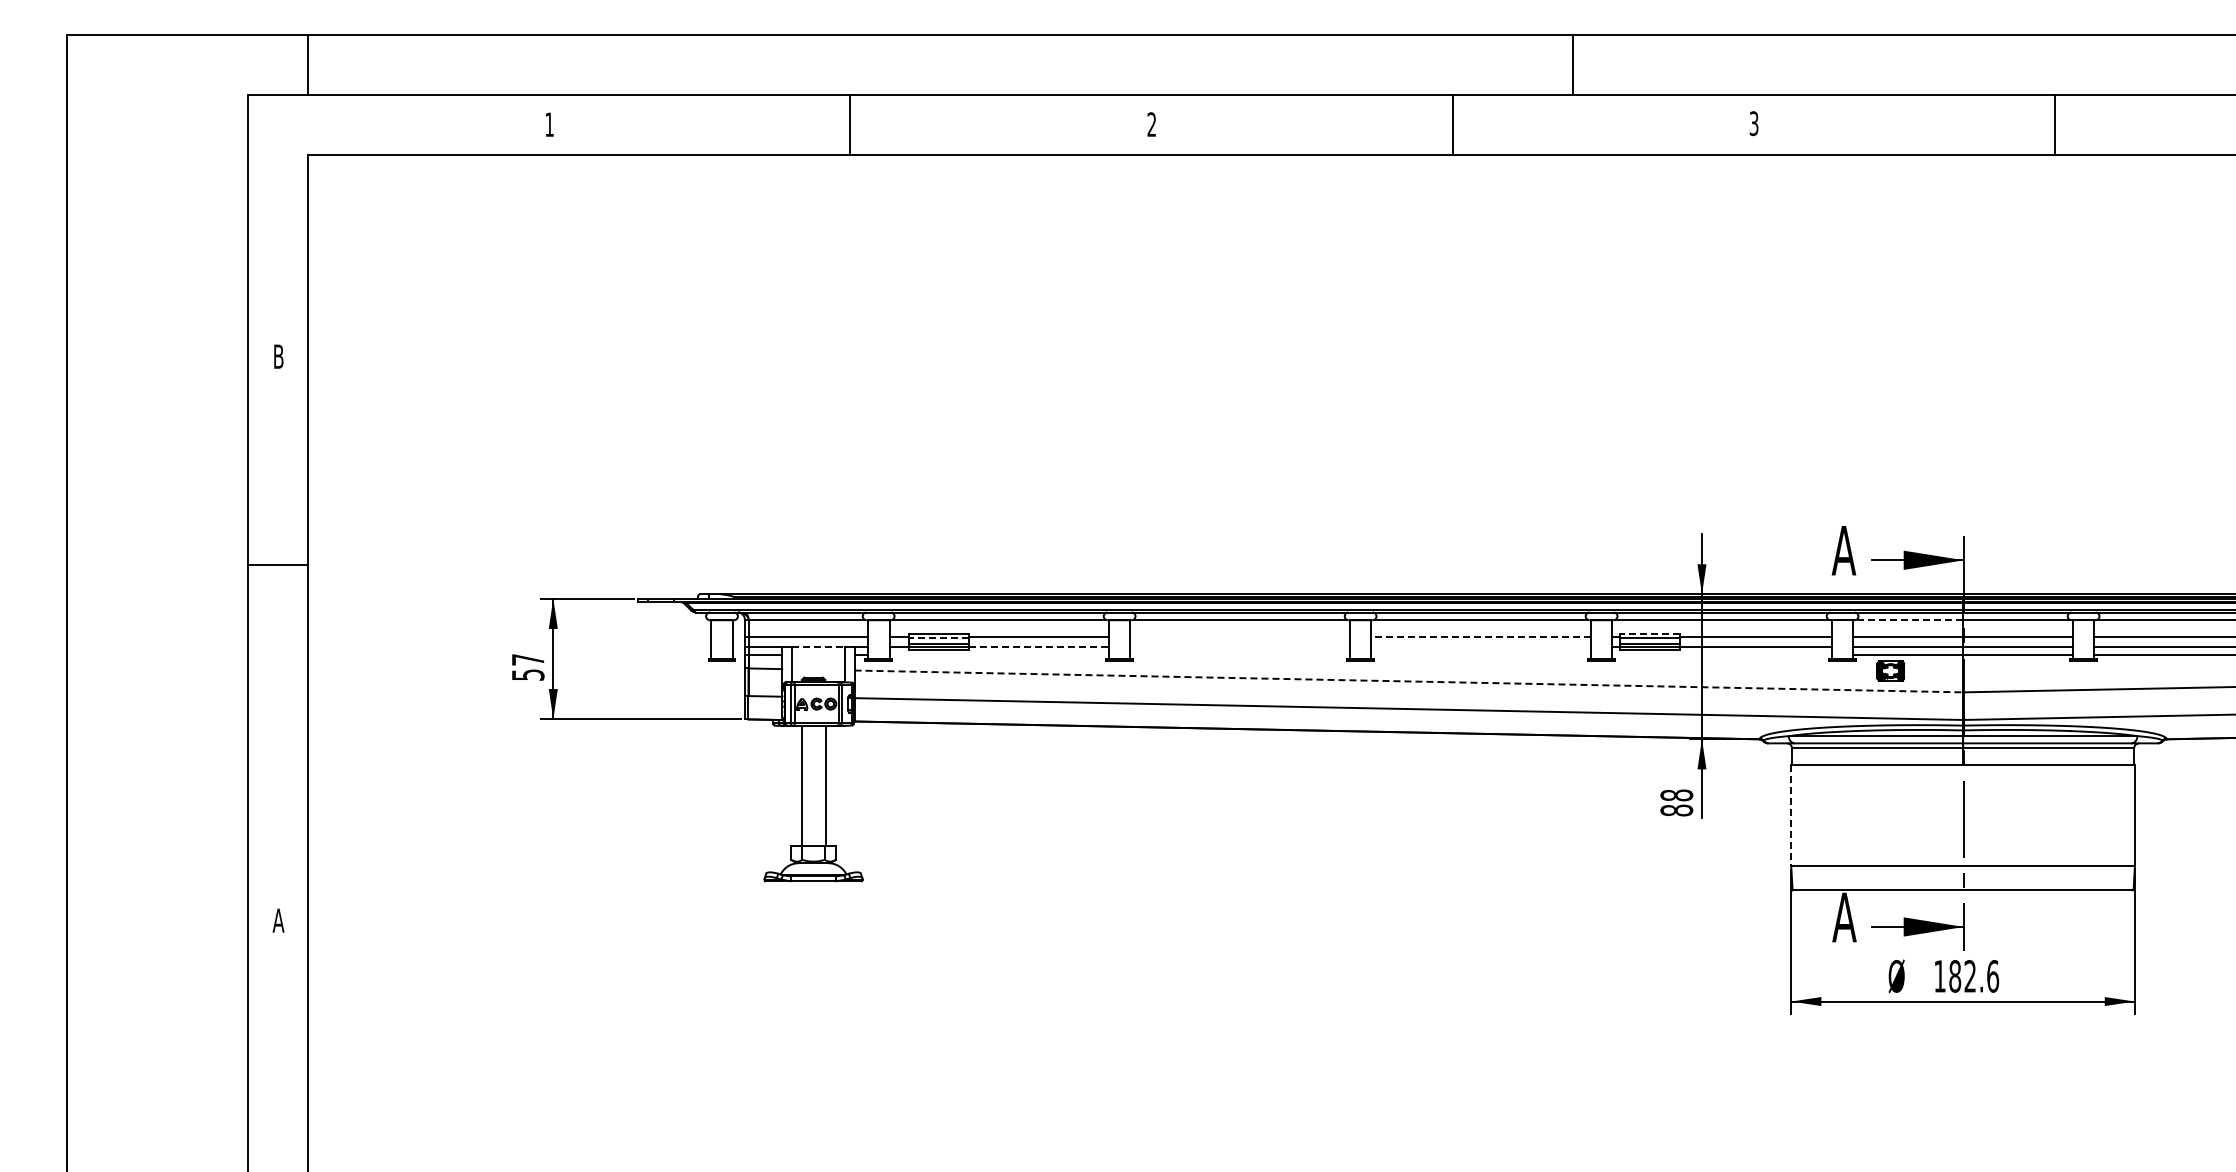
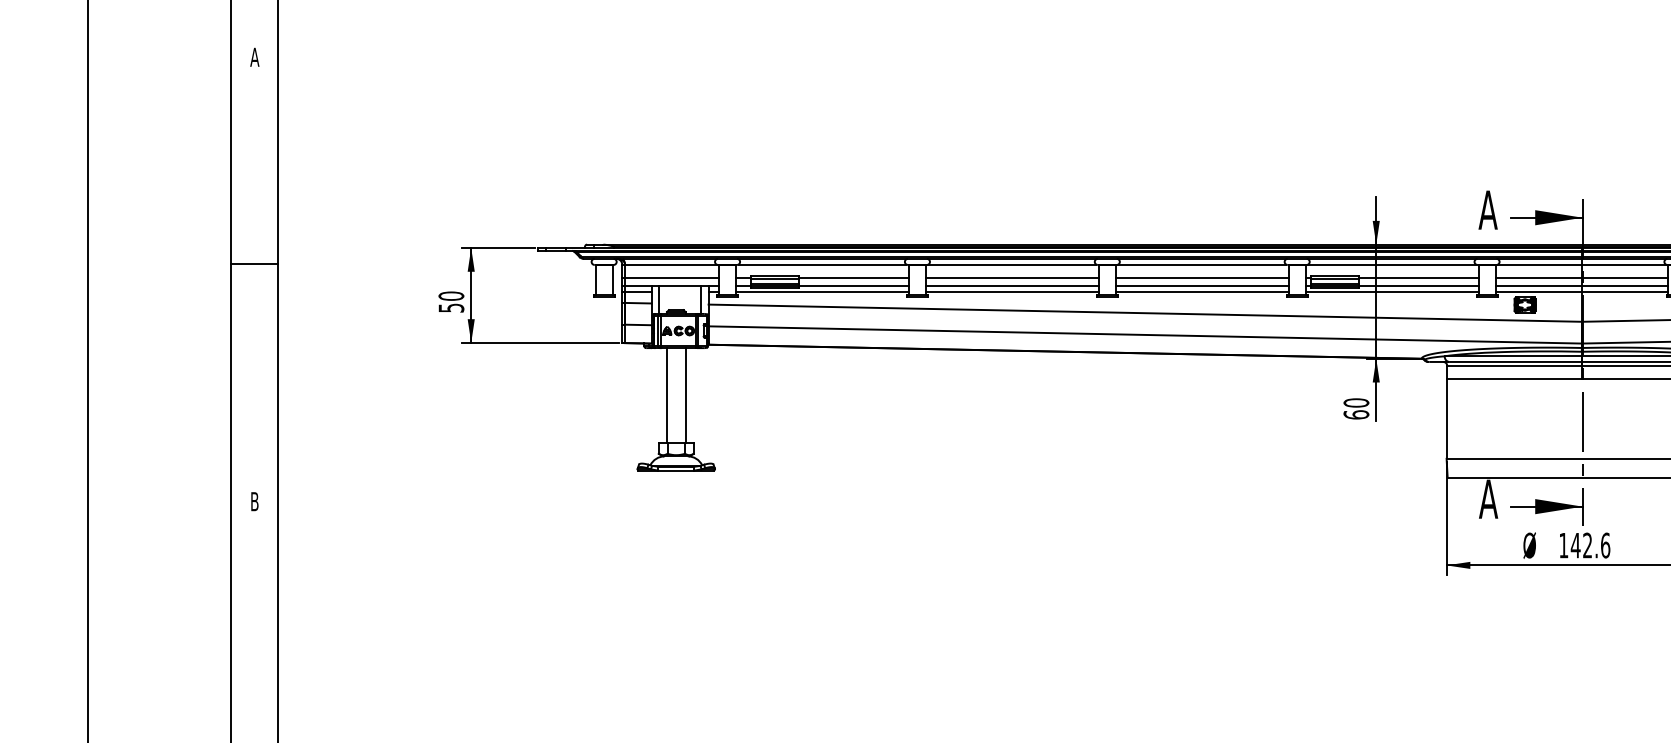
text: (278, 356) -> (254, 57), B -> A
line: (277, 565) -> (253, 264), moved
line: (1910, 619) -> (1540, 264), dashed -> solid
line: (1649, 633) -> (1334, 275), dashed -> solid
line: (1239, 636) -> (1011, 277), added
line: (1481, 636) -> (1202, 277), dashed -> solid
line: (938, 638) -> (774, 279), dashed -> solid
line: (818, 647) -> (680, 286), dashed -> solid
line: (1038, 647) -> (853, 286), dashed -> solid
line: (1239, 647) -> (1011, 286), added
line: (1480, 647) -> (1201, 286), added
line: (998, 654) -> (821, 291), added
line: (1239, 654) -> (1011, 291), added
line: (1480, 654) -> (1201, 291), added
line: (1721, 654) -> (1391, 291), added
text: (527, 659) -> (450, 295), 57 -> 50
line: (1409, 681) -> (1145, 313), dashed -> solid
text: (1676, 802) -> (1356, 408), 88 -> 60
line: (1791, 815) -> (1446, 418), dashed -> solid
text: (278, 920) -> (254, 501), A -> B
text: (1954, 976) -> (1575, 545), 182.6 -> 142.6

